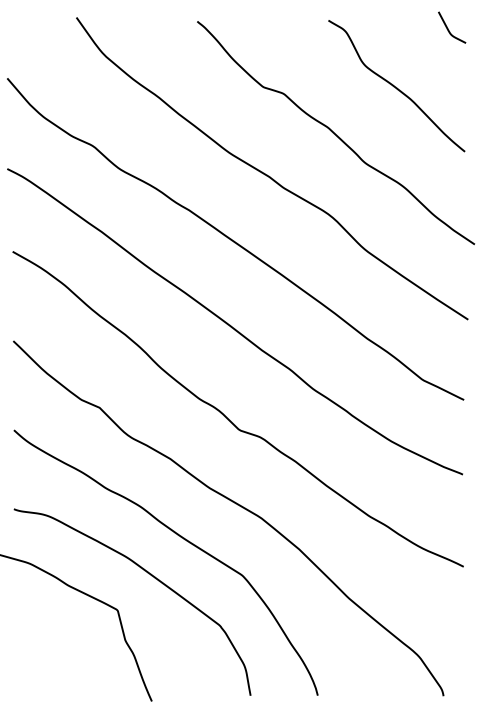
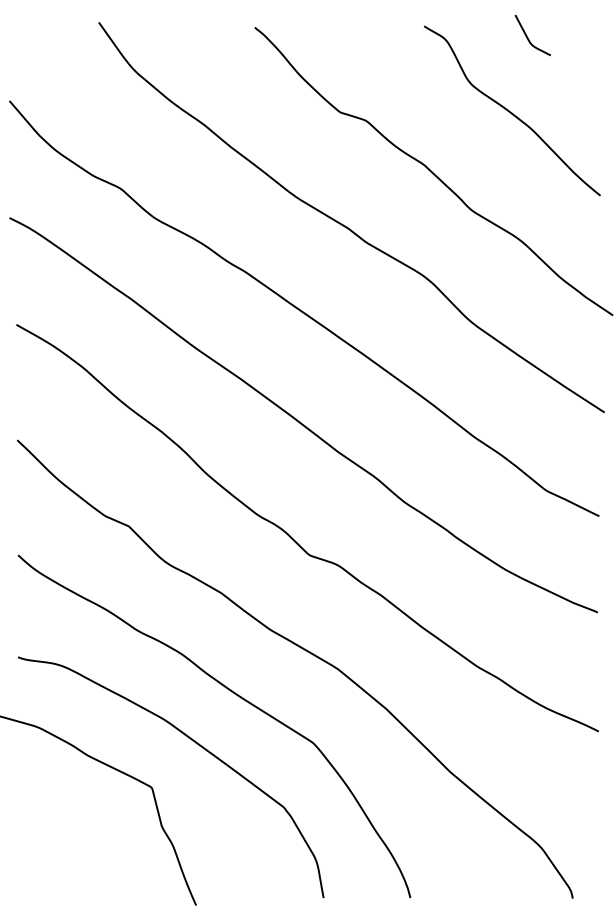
curve: (448, 29) -> (528, 37), moved

